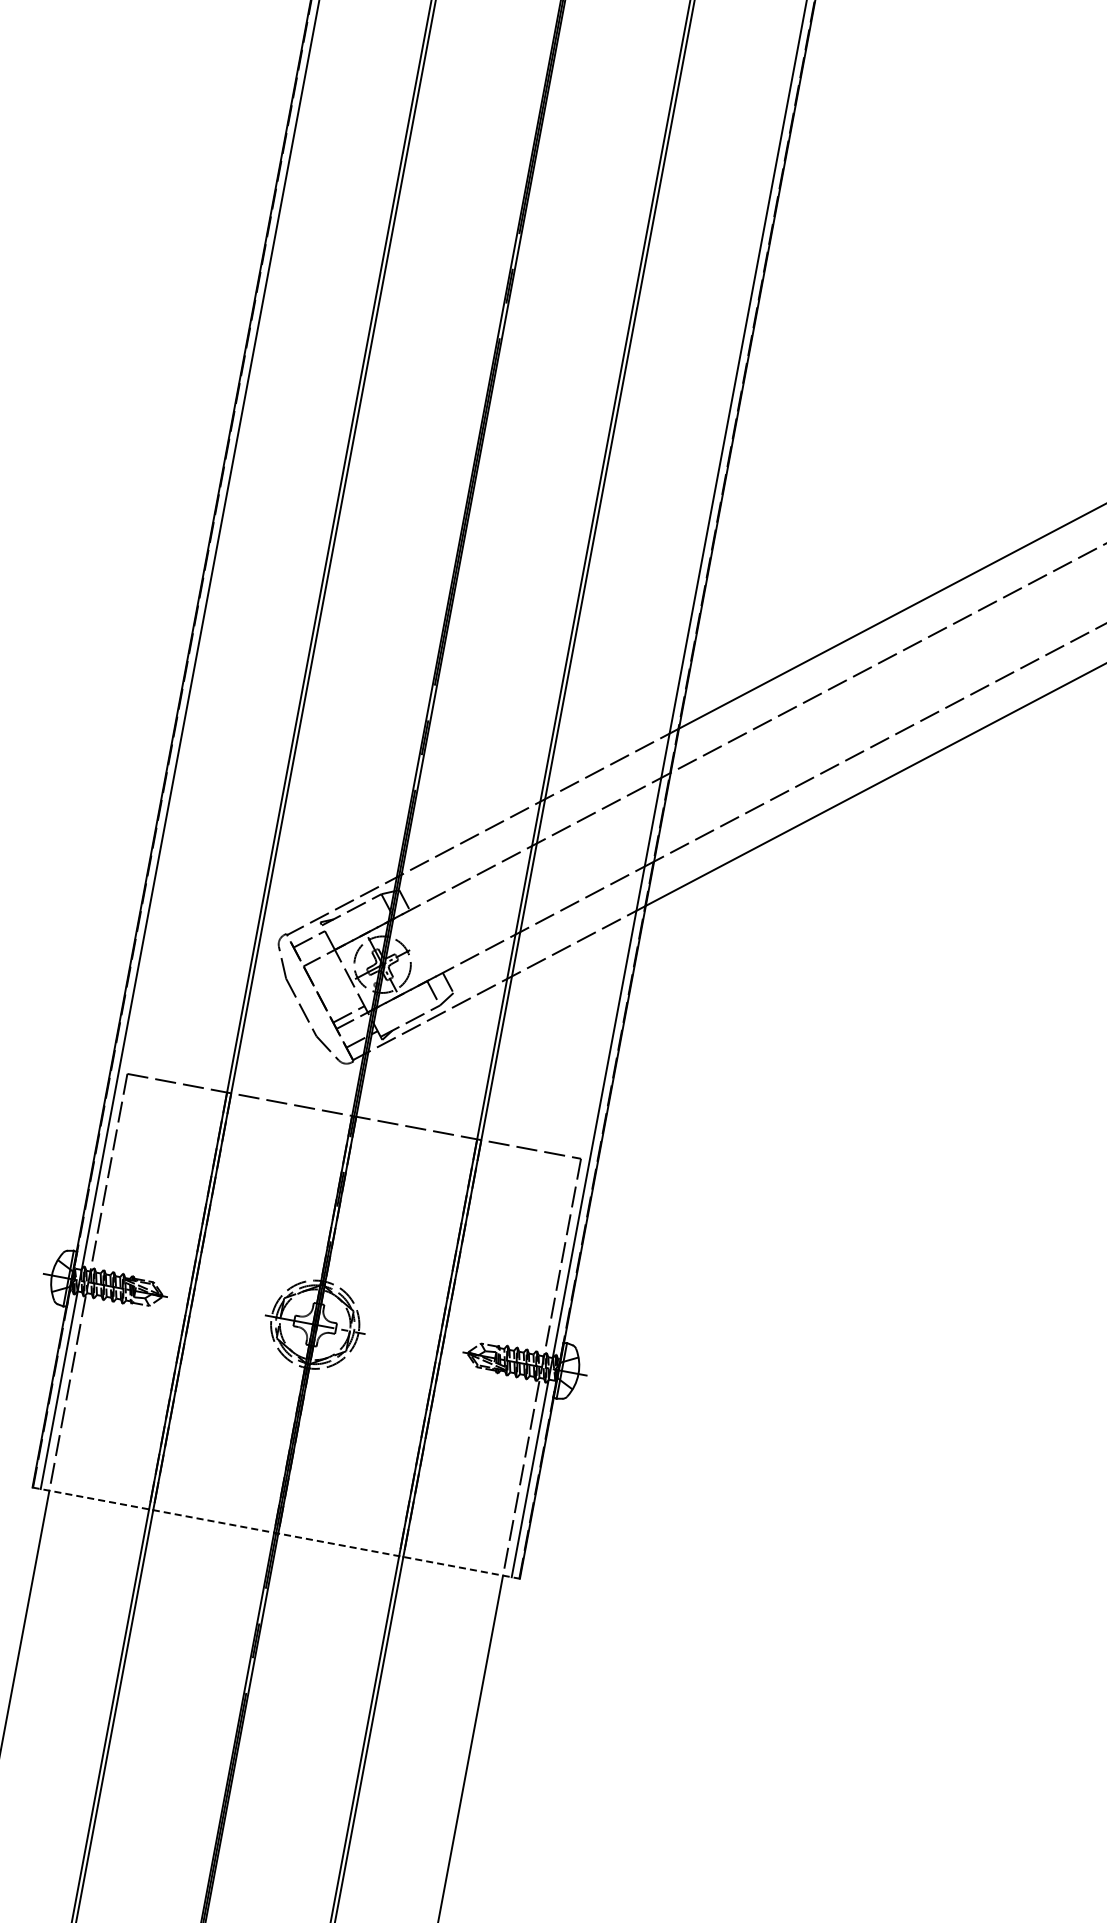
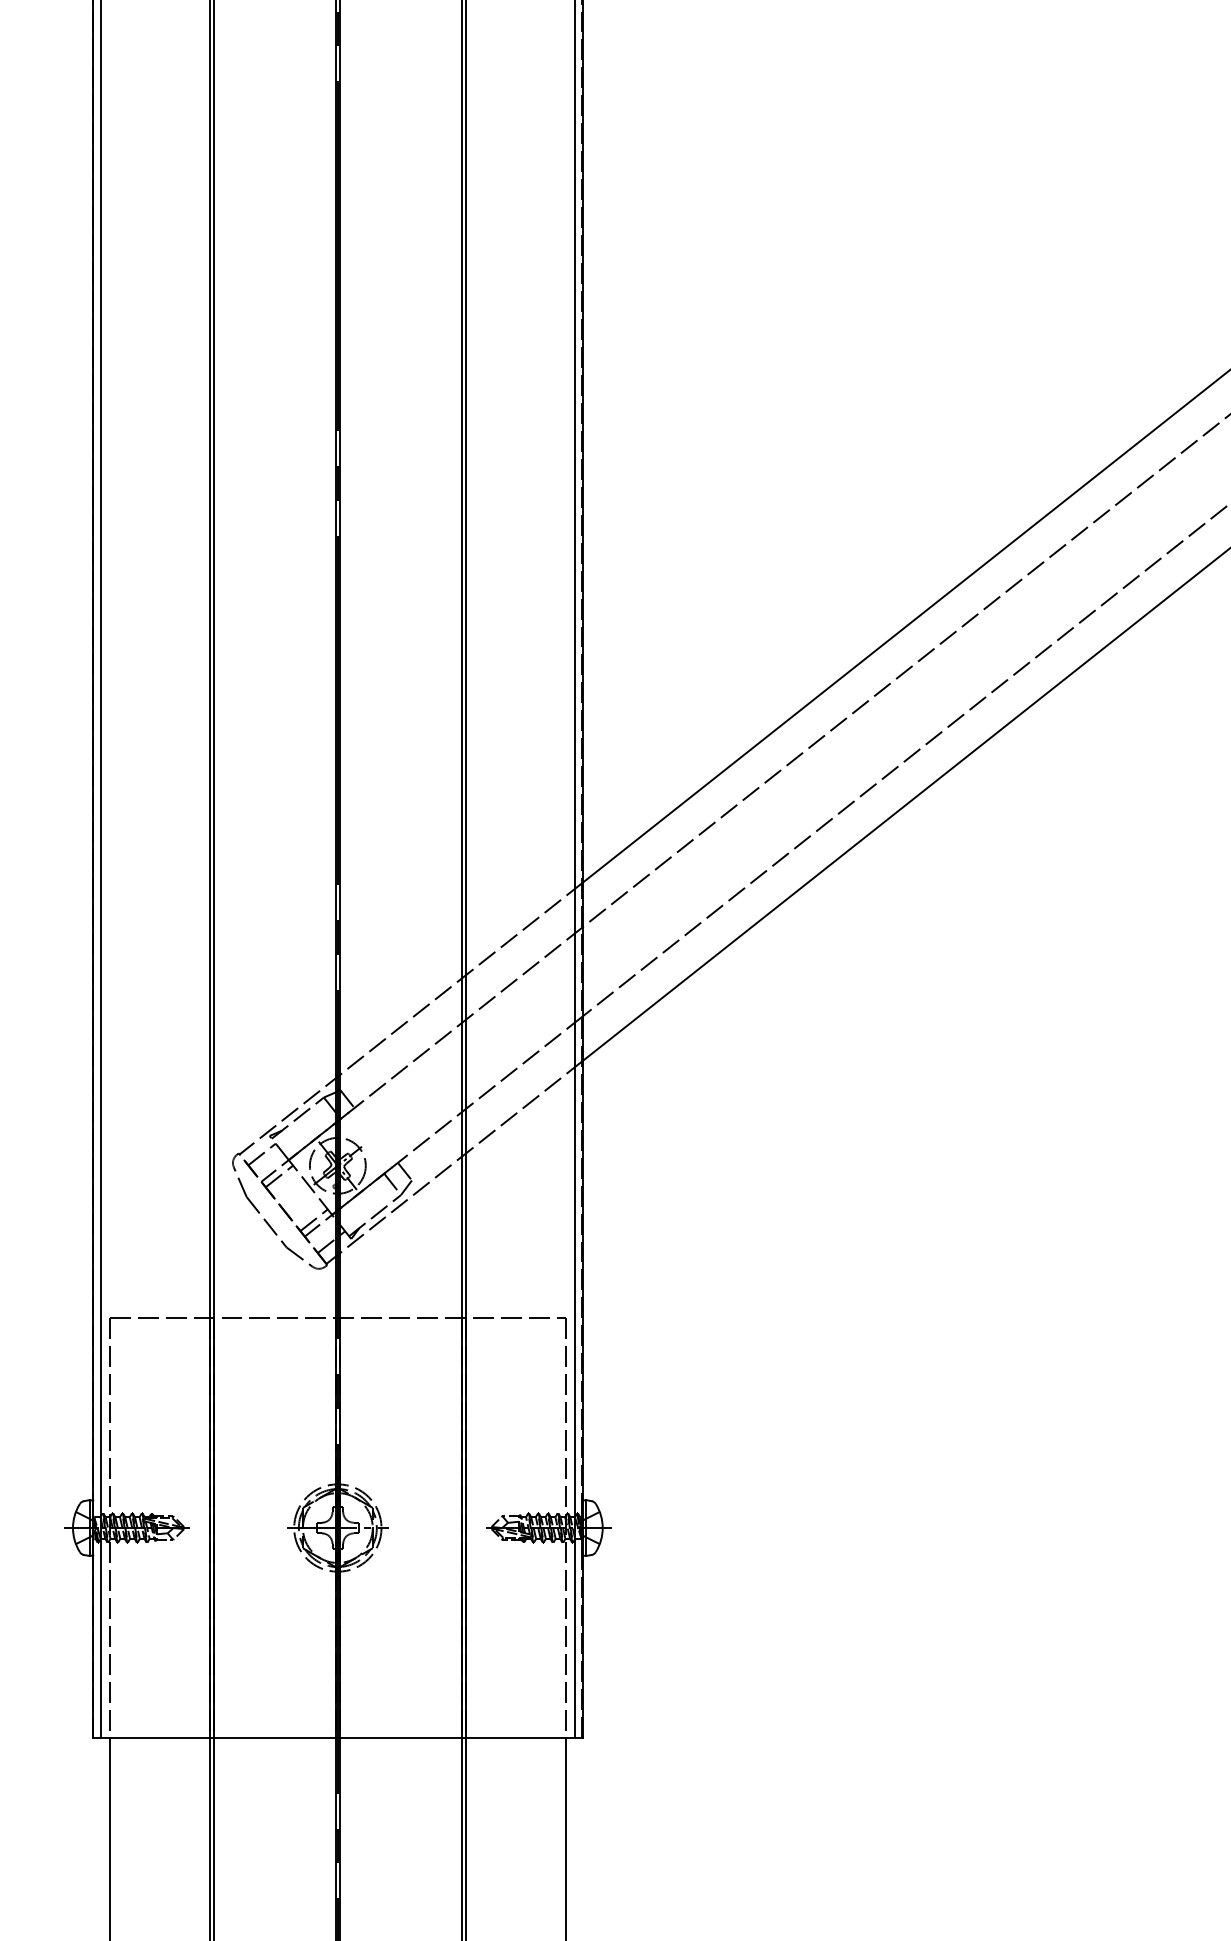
line: (322, 964) -> (279, 1176), added
line: (276, 1533) -> (338, 1737), dashed -> solid

